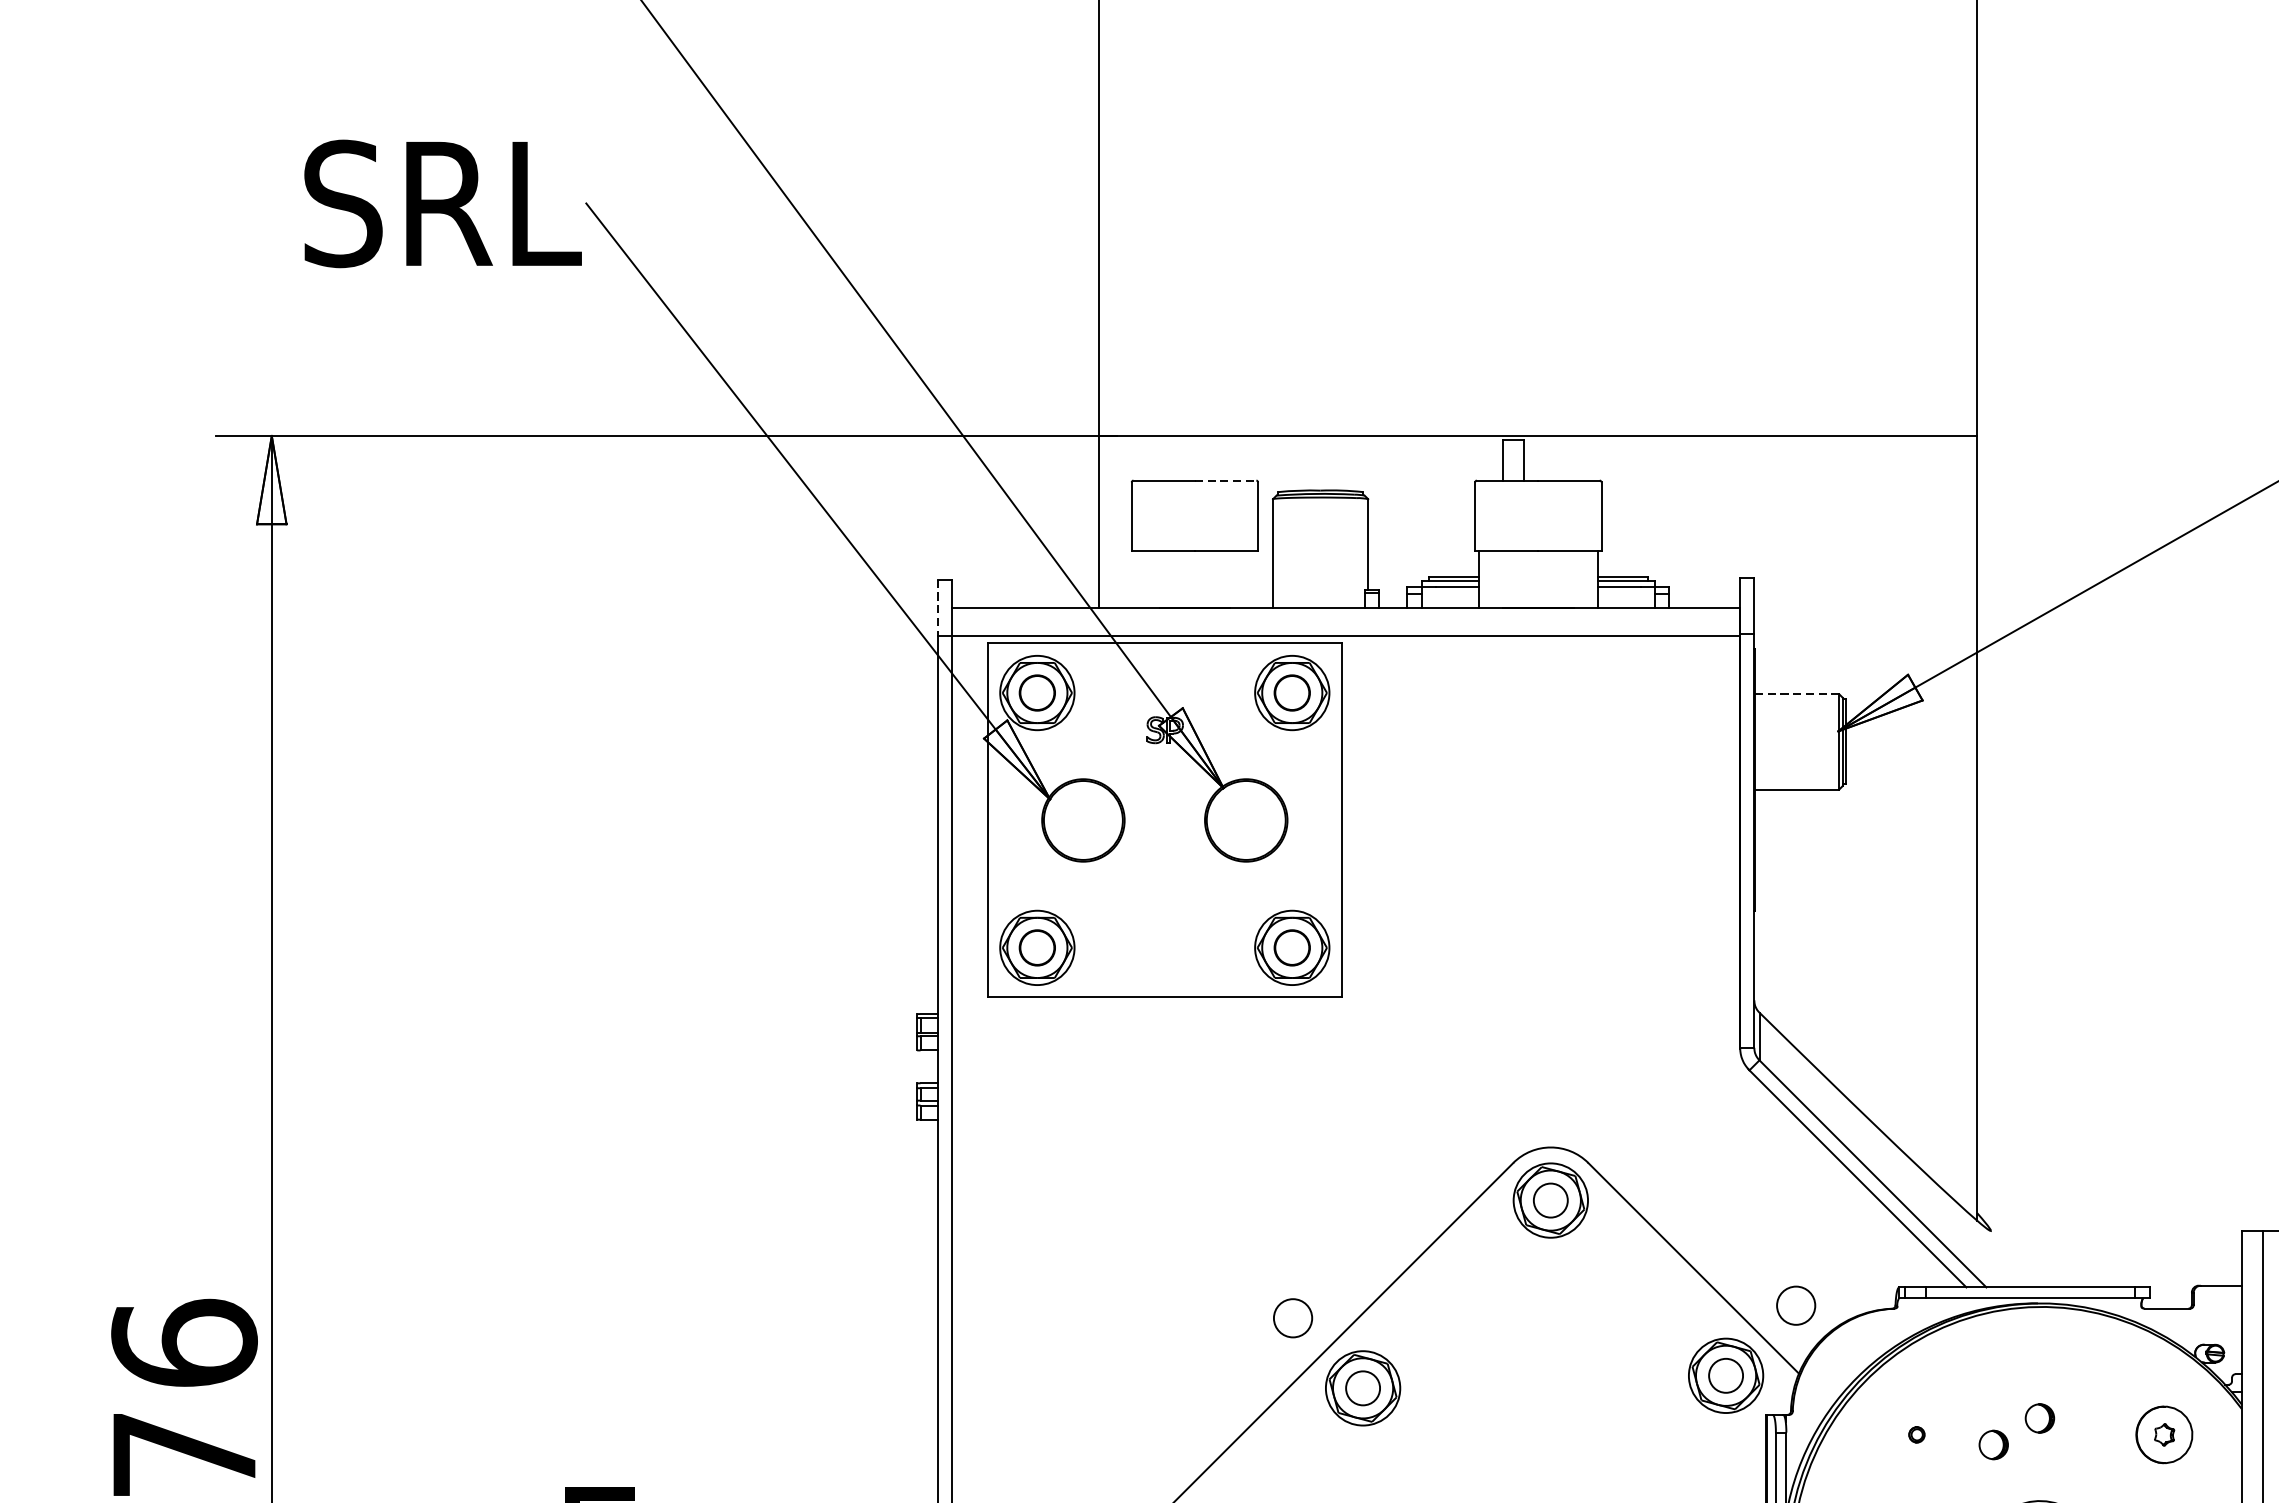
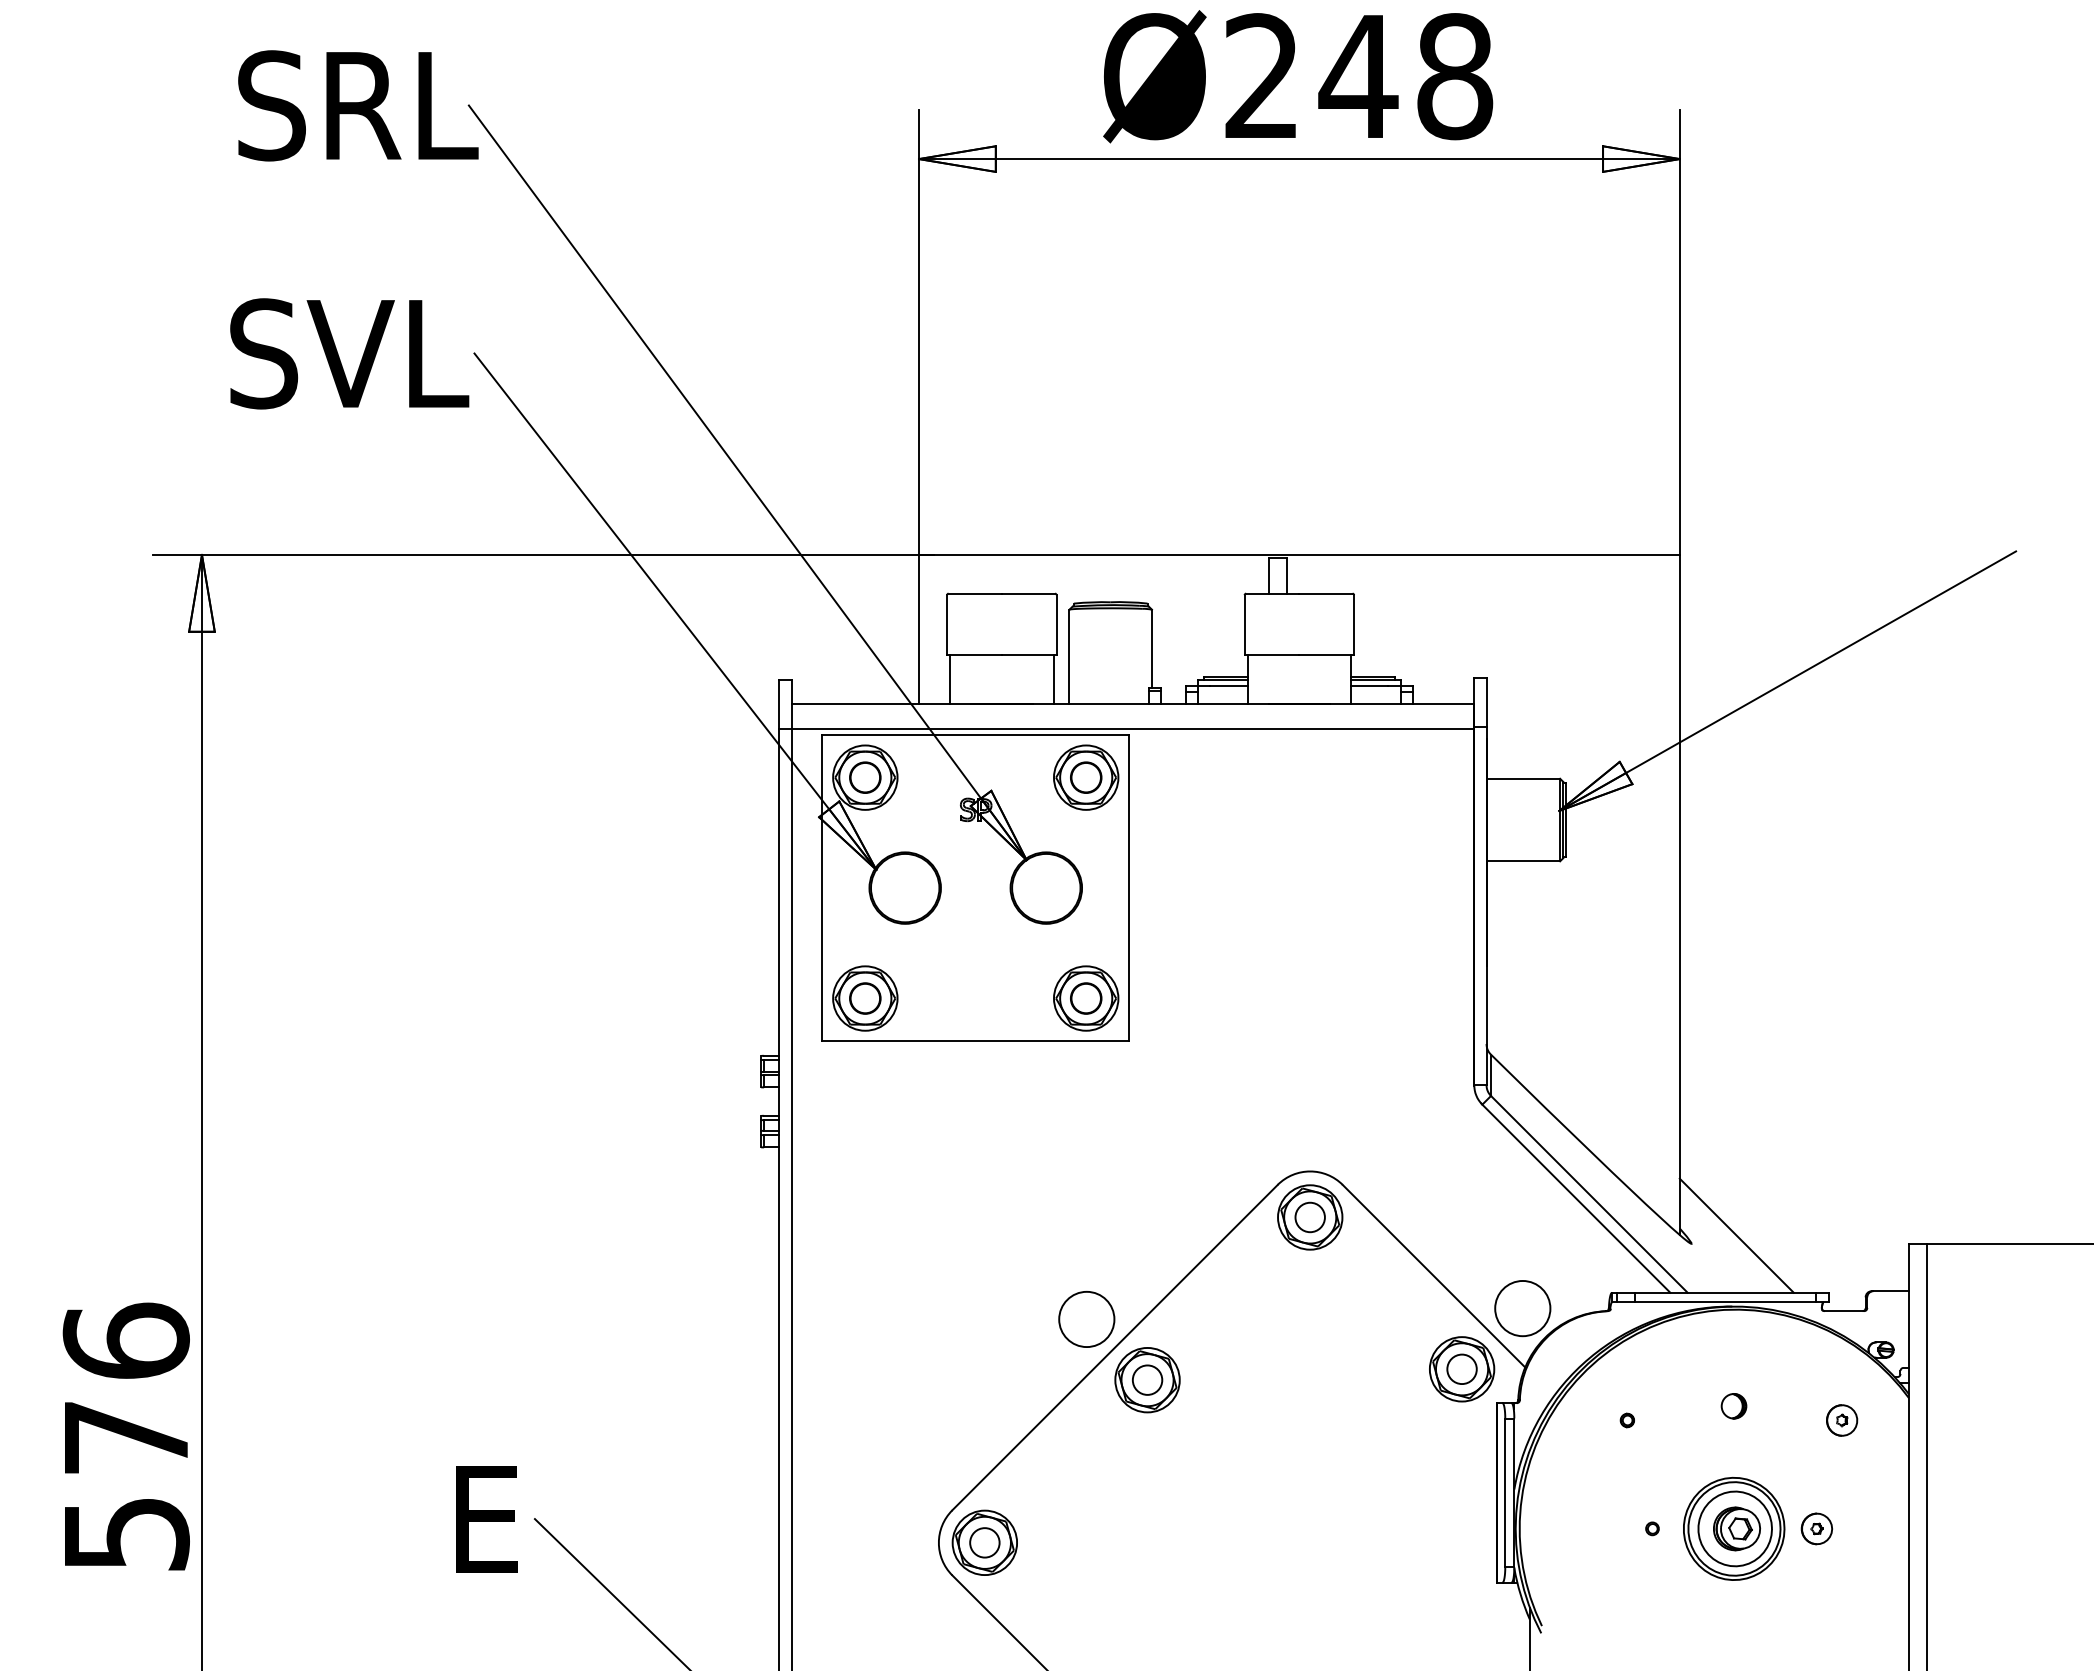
text: (487, 203) -> (388, 353), SRL -> SVL
line: (1225, 480) -> (1028, 593), dashed -> solid
line: (1135, 579) -> (950, 679), added
line: (1254, 579) -> (1053, 679), added
line: (938, 608) -> (779, 704), dashed -> solid
line: (1796, 693) -> (1523, 778), dashed -> solid
line: (2042, 1221) -> (1736, 1235), added
circle: (1795, 1305) -> (1522, 1308), size x1.67
circle: (1292, 1318) -> (1086, 1319), size x1.67
part: (2165, 1434) -> (1842, 1420), size x0.62
part: (1993, 1445) -> (1693, 1429), removed

